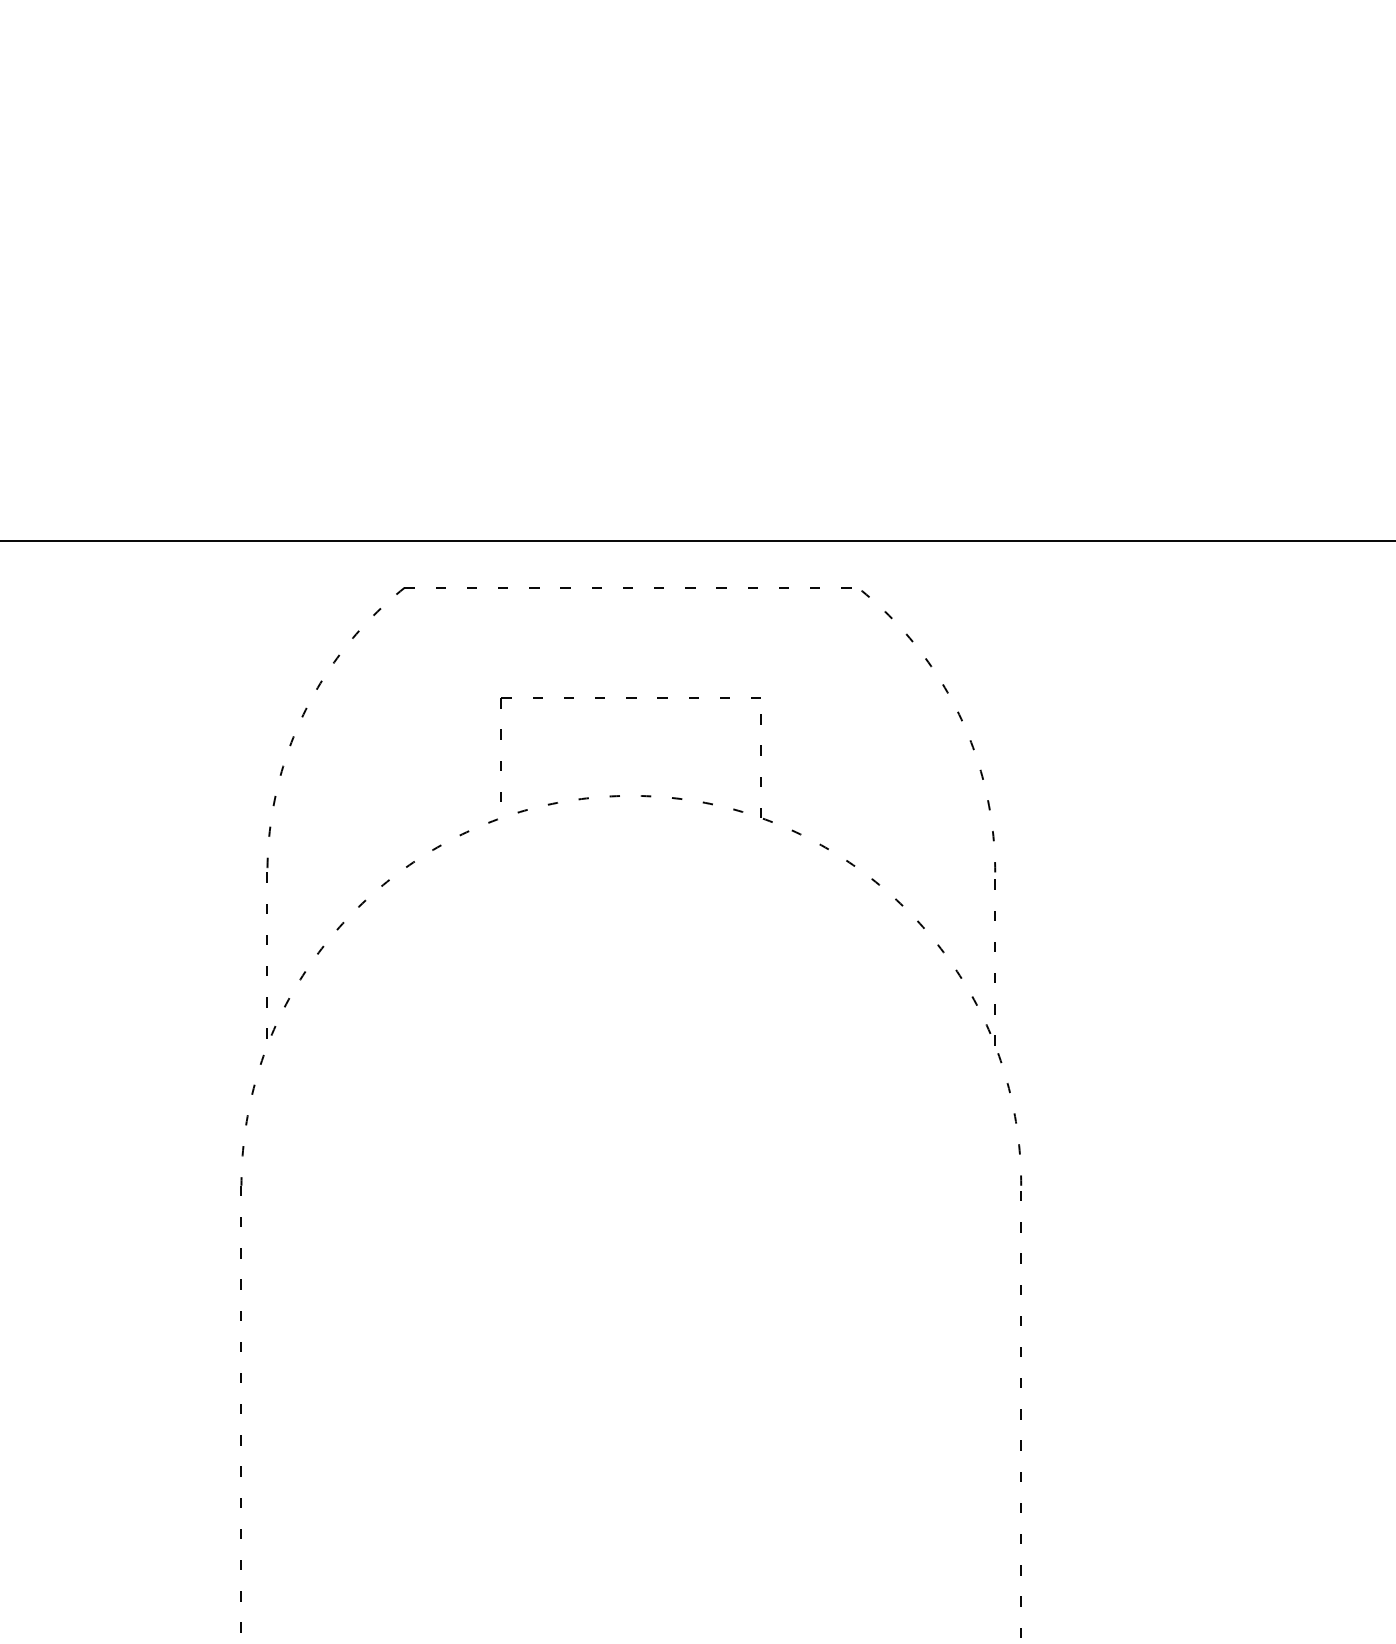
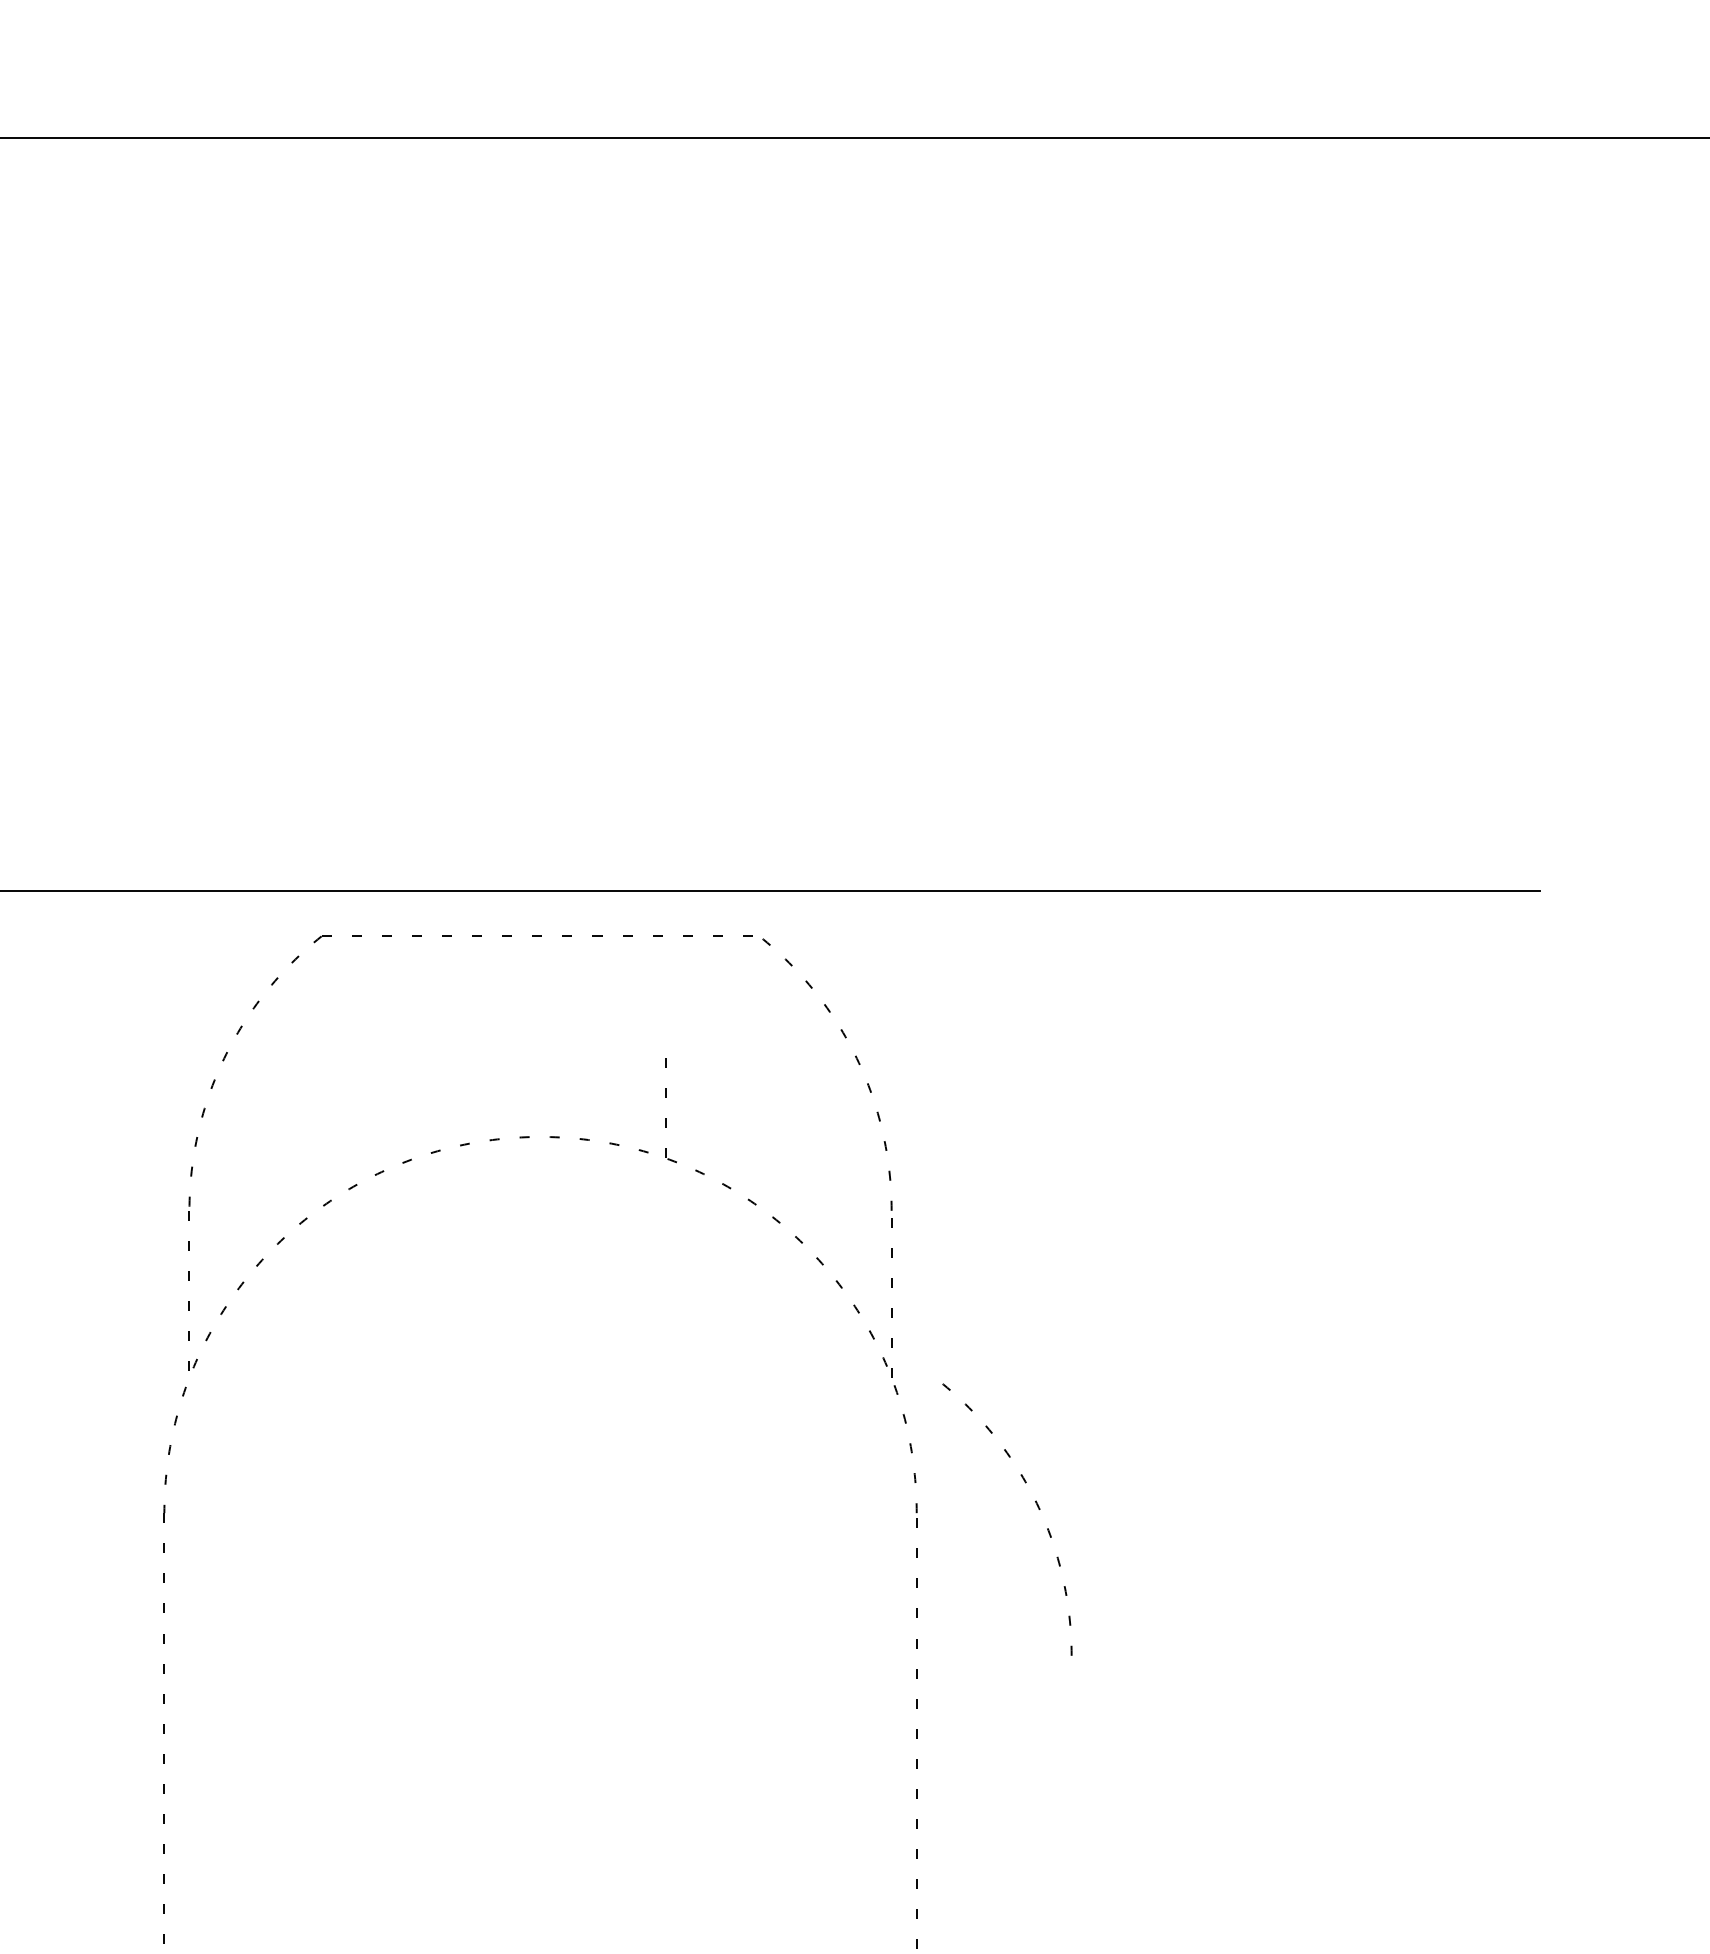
part: (630, 699) -> (539, 1043), removed
arc: (1145, 1177) -> (1036, 1505), added

